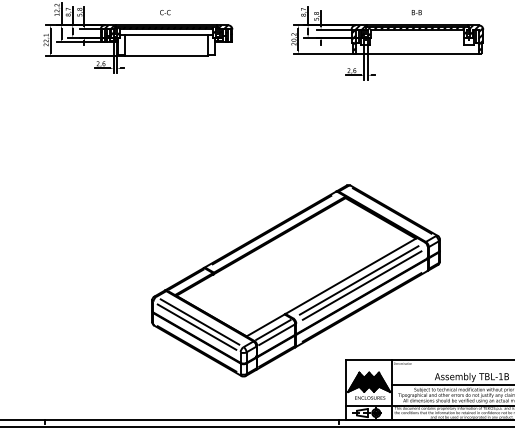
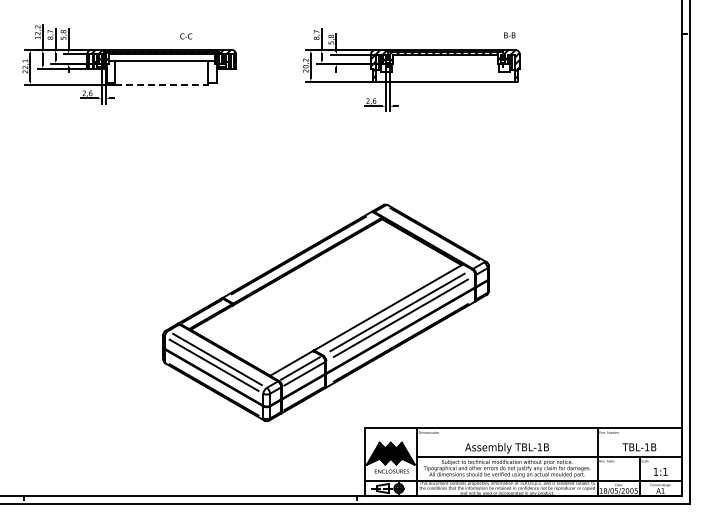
text: (165, 12) -> (186, 36), moved
text: (416, 12) -> (509, 35), moved
line: (166, 55) -> (161, 84), solid -> dashed
part: (295, 280) -> (325, 312), moved

